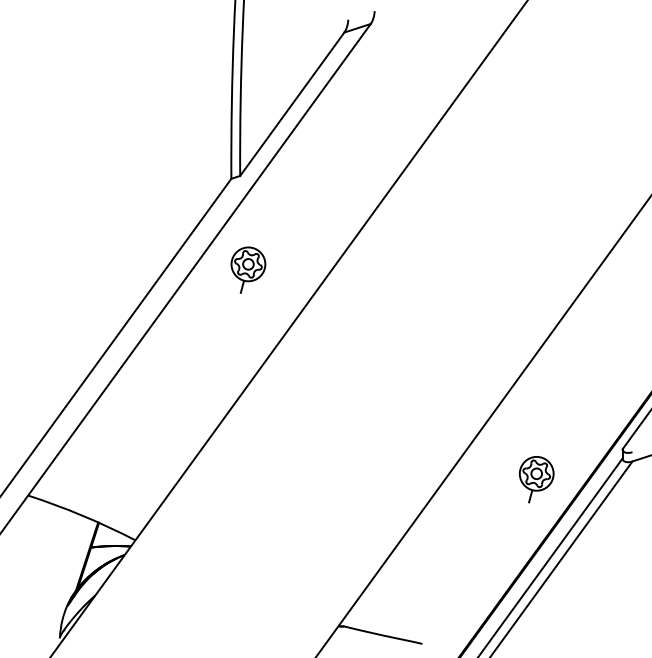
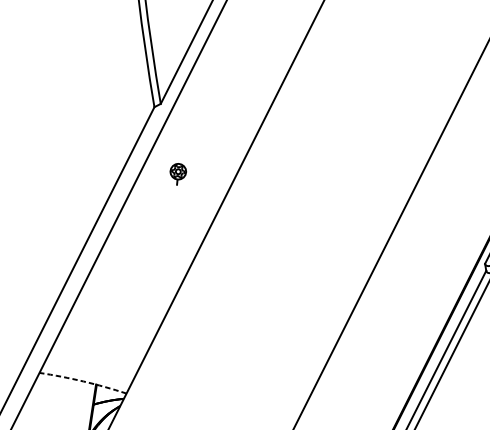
part: (248, 269) -> (178, 173), size x0.6
part: (536, 479) -> (423, 297), removed
arc: (82, 515) -> (83, 381), solid -> dashed

